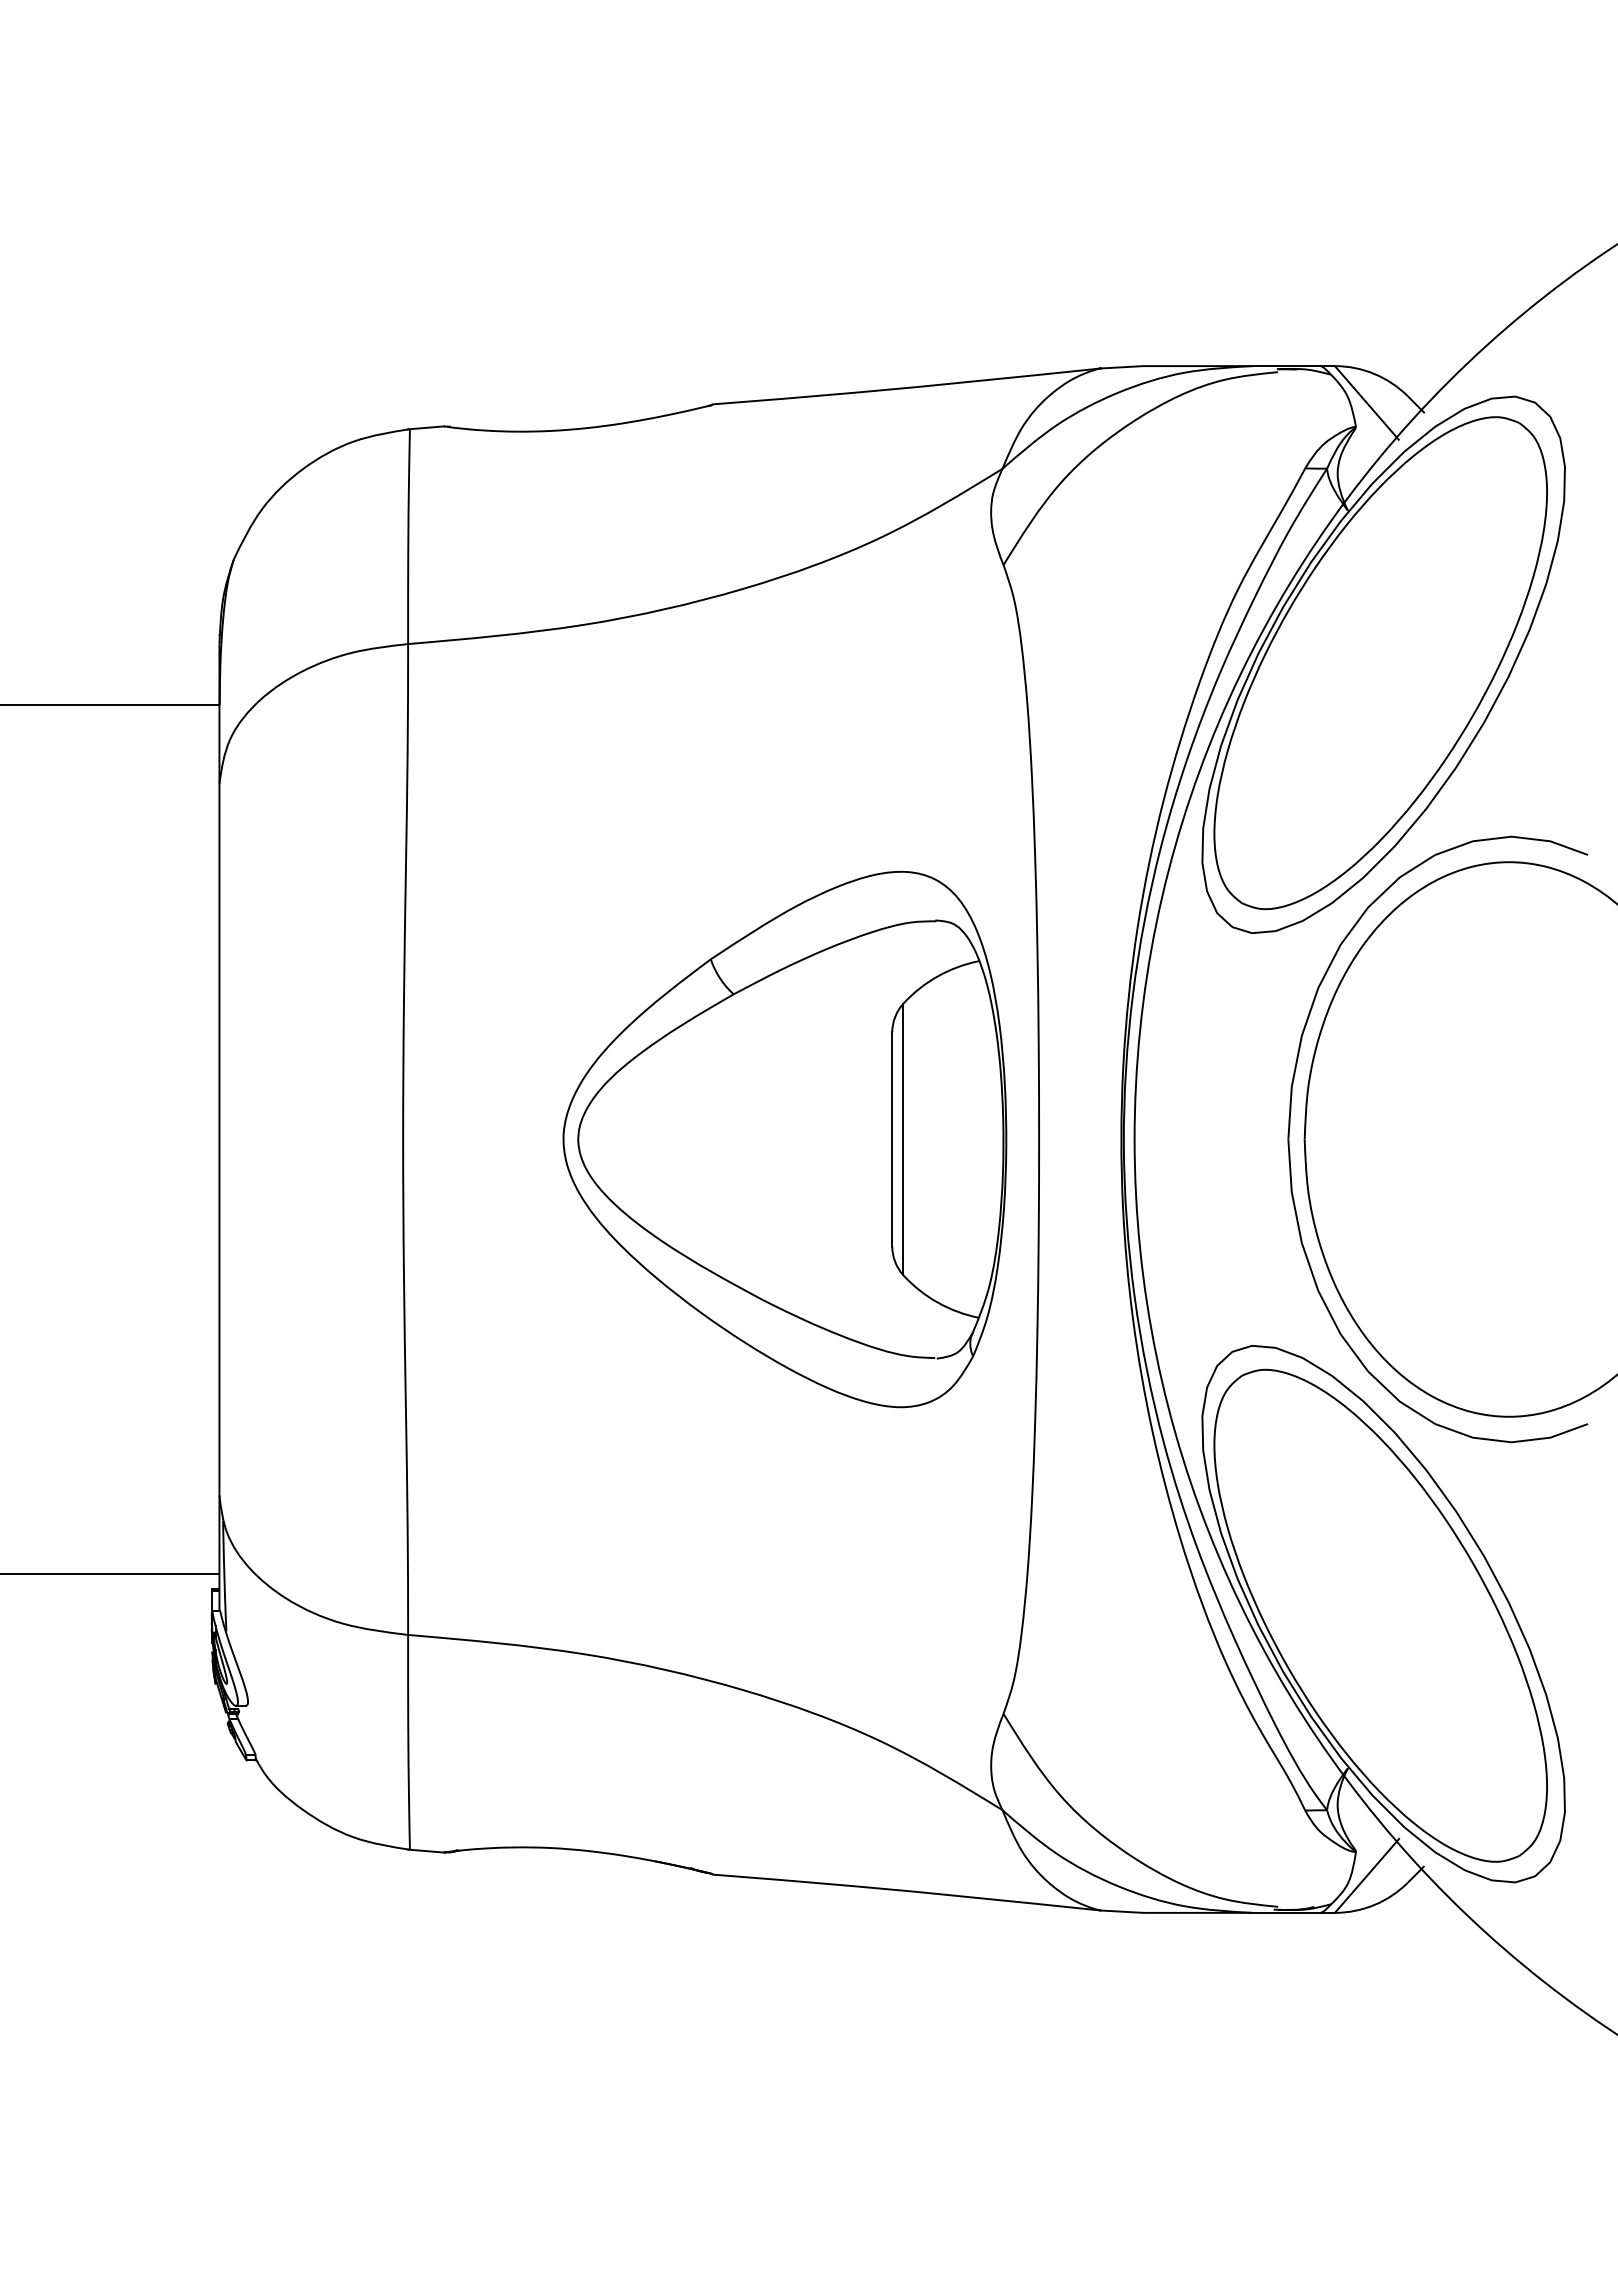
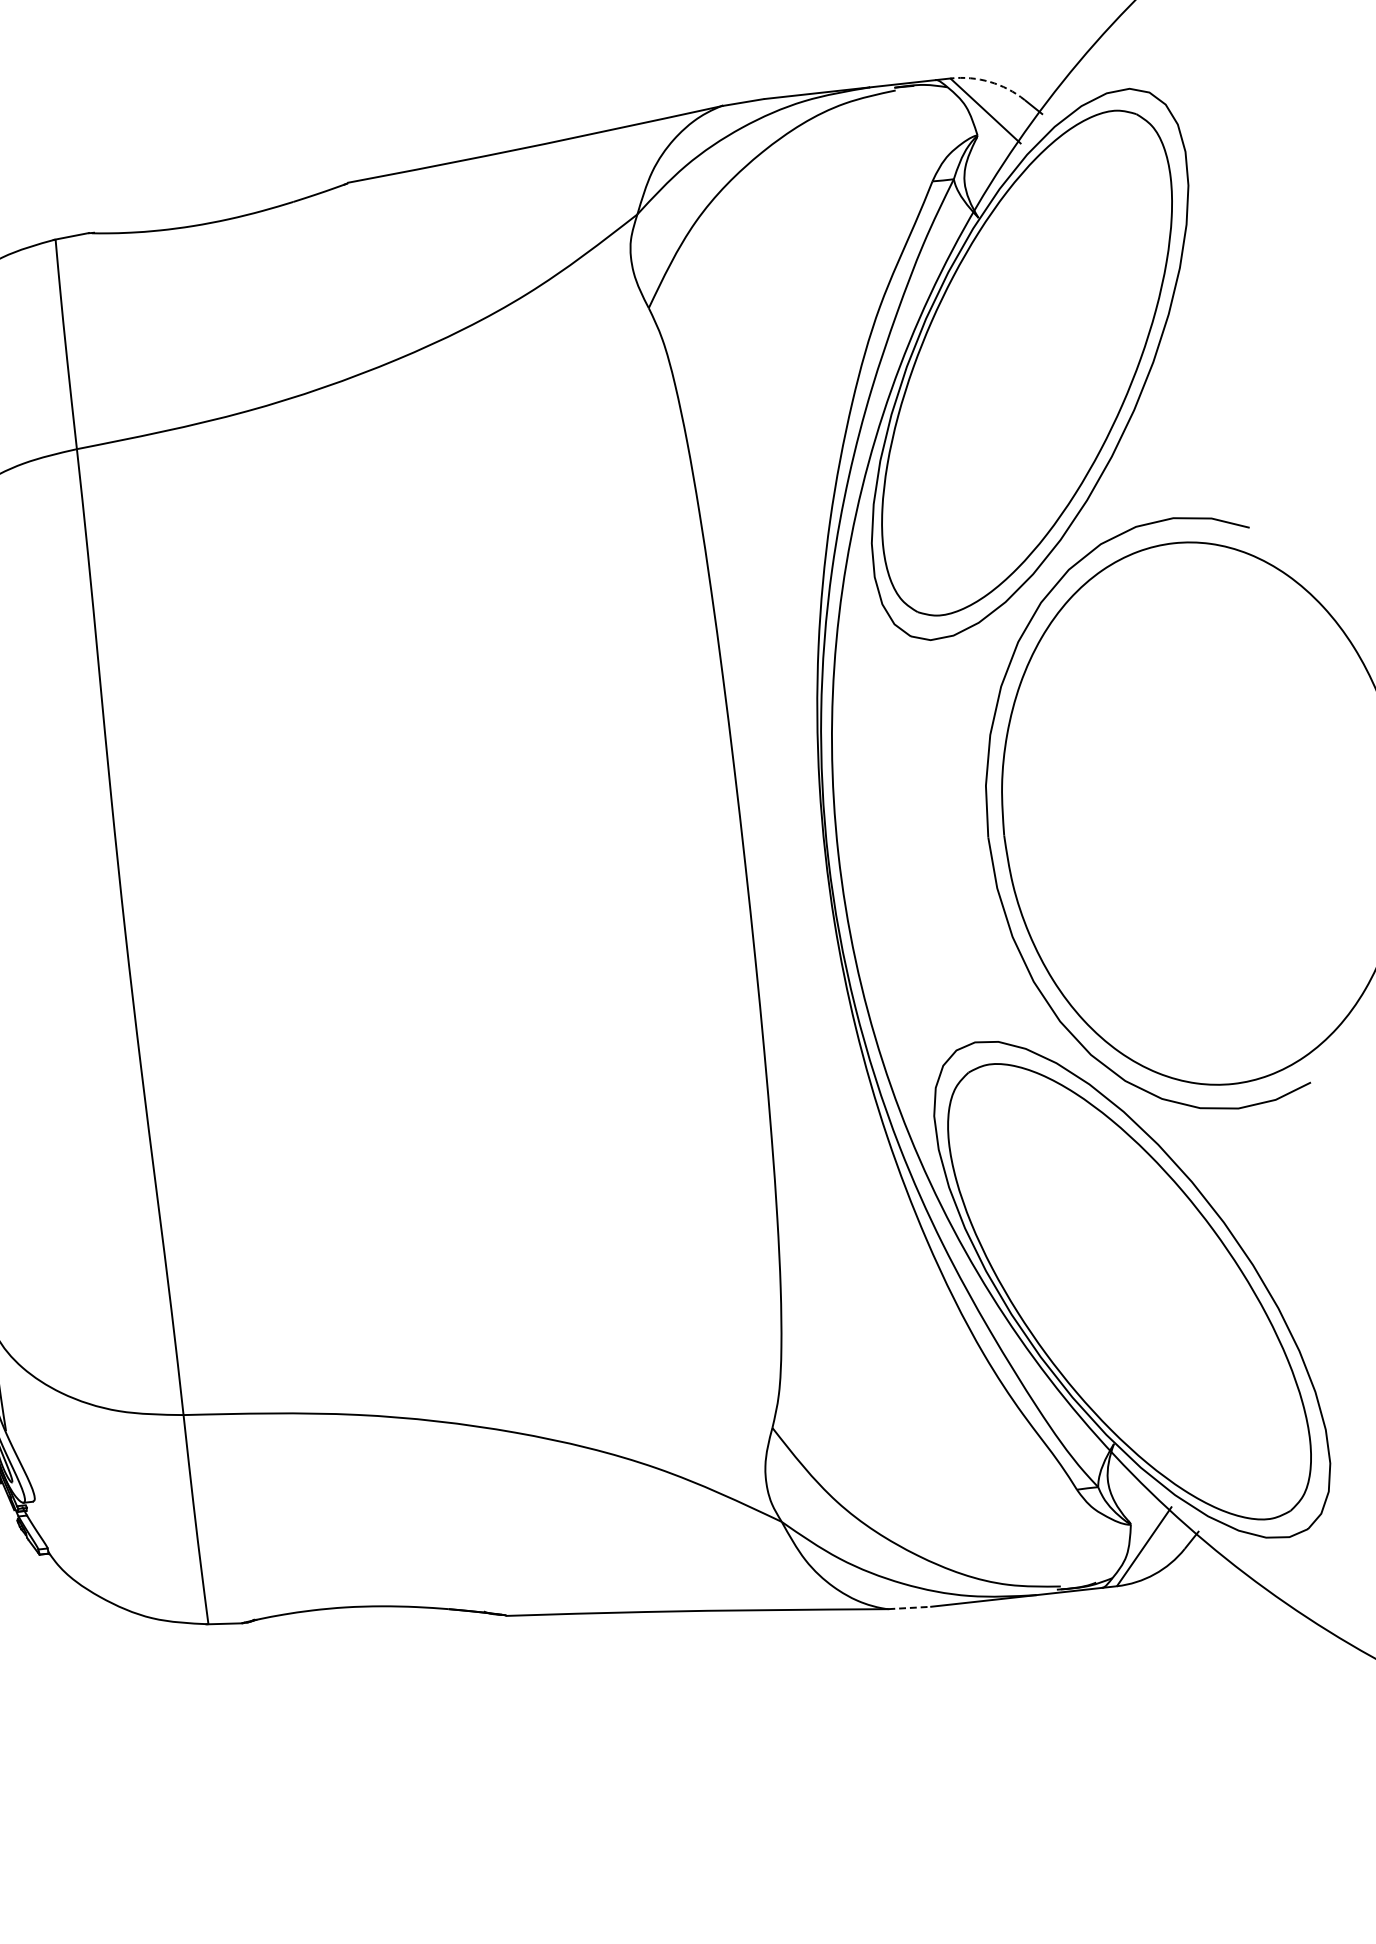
arc: (1374, 373) -> (989, 81), solid -> dashed
part: (784, 1139) -> (497, 891), removed
line: (1122, 1911) -> (909, 1607), solid -> dashed

